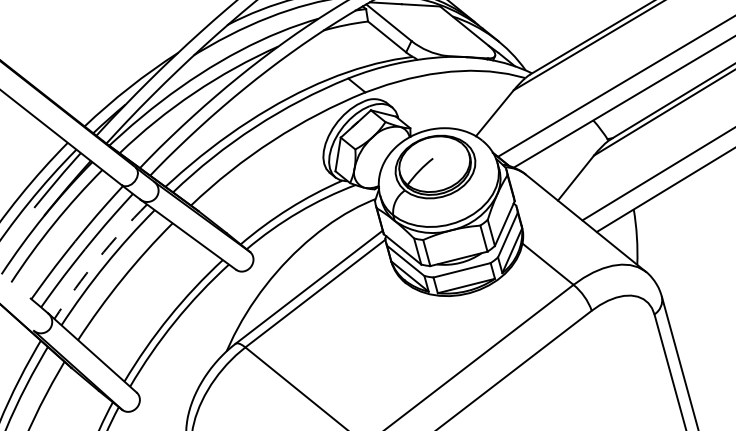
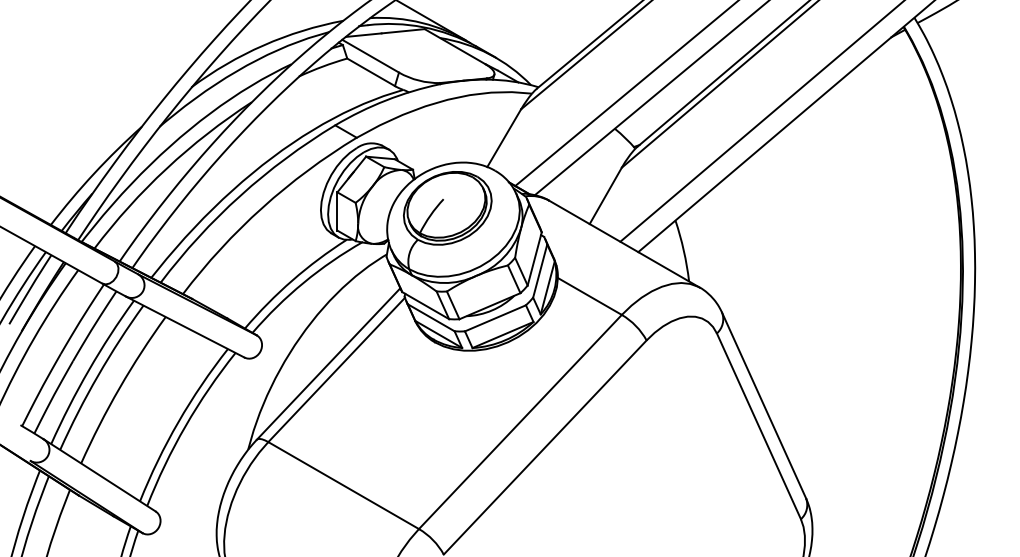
arc: (97, 259) -> (88, 370), dashed -> solid

